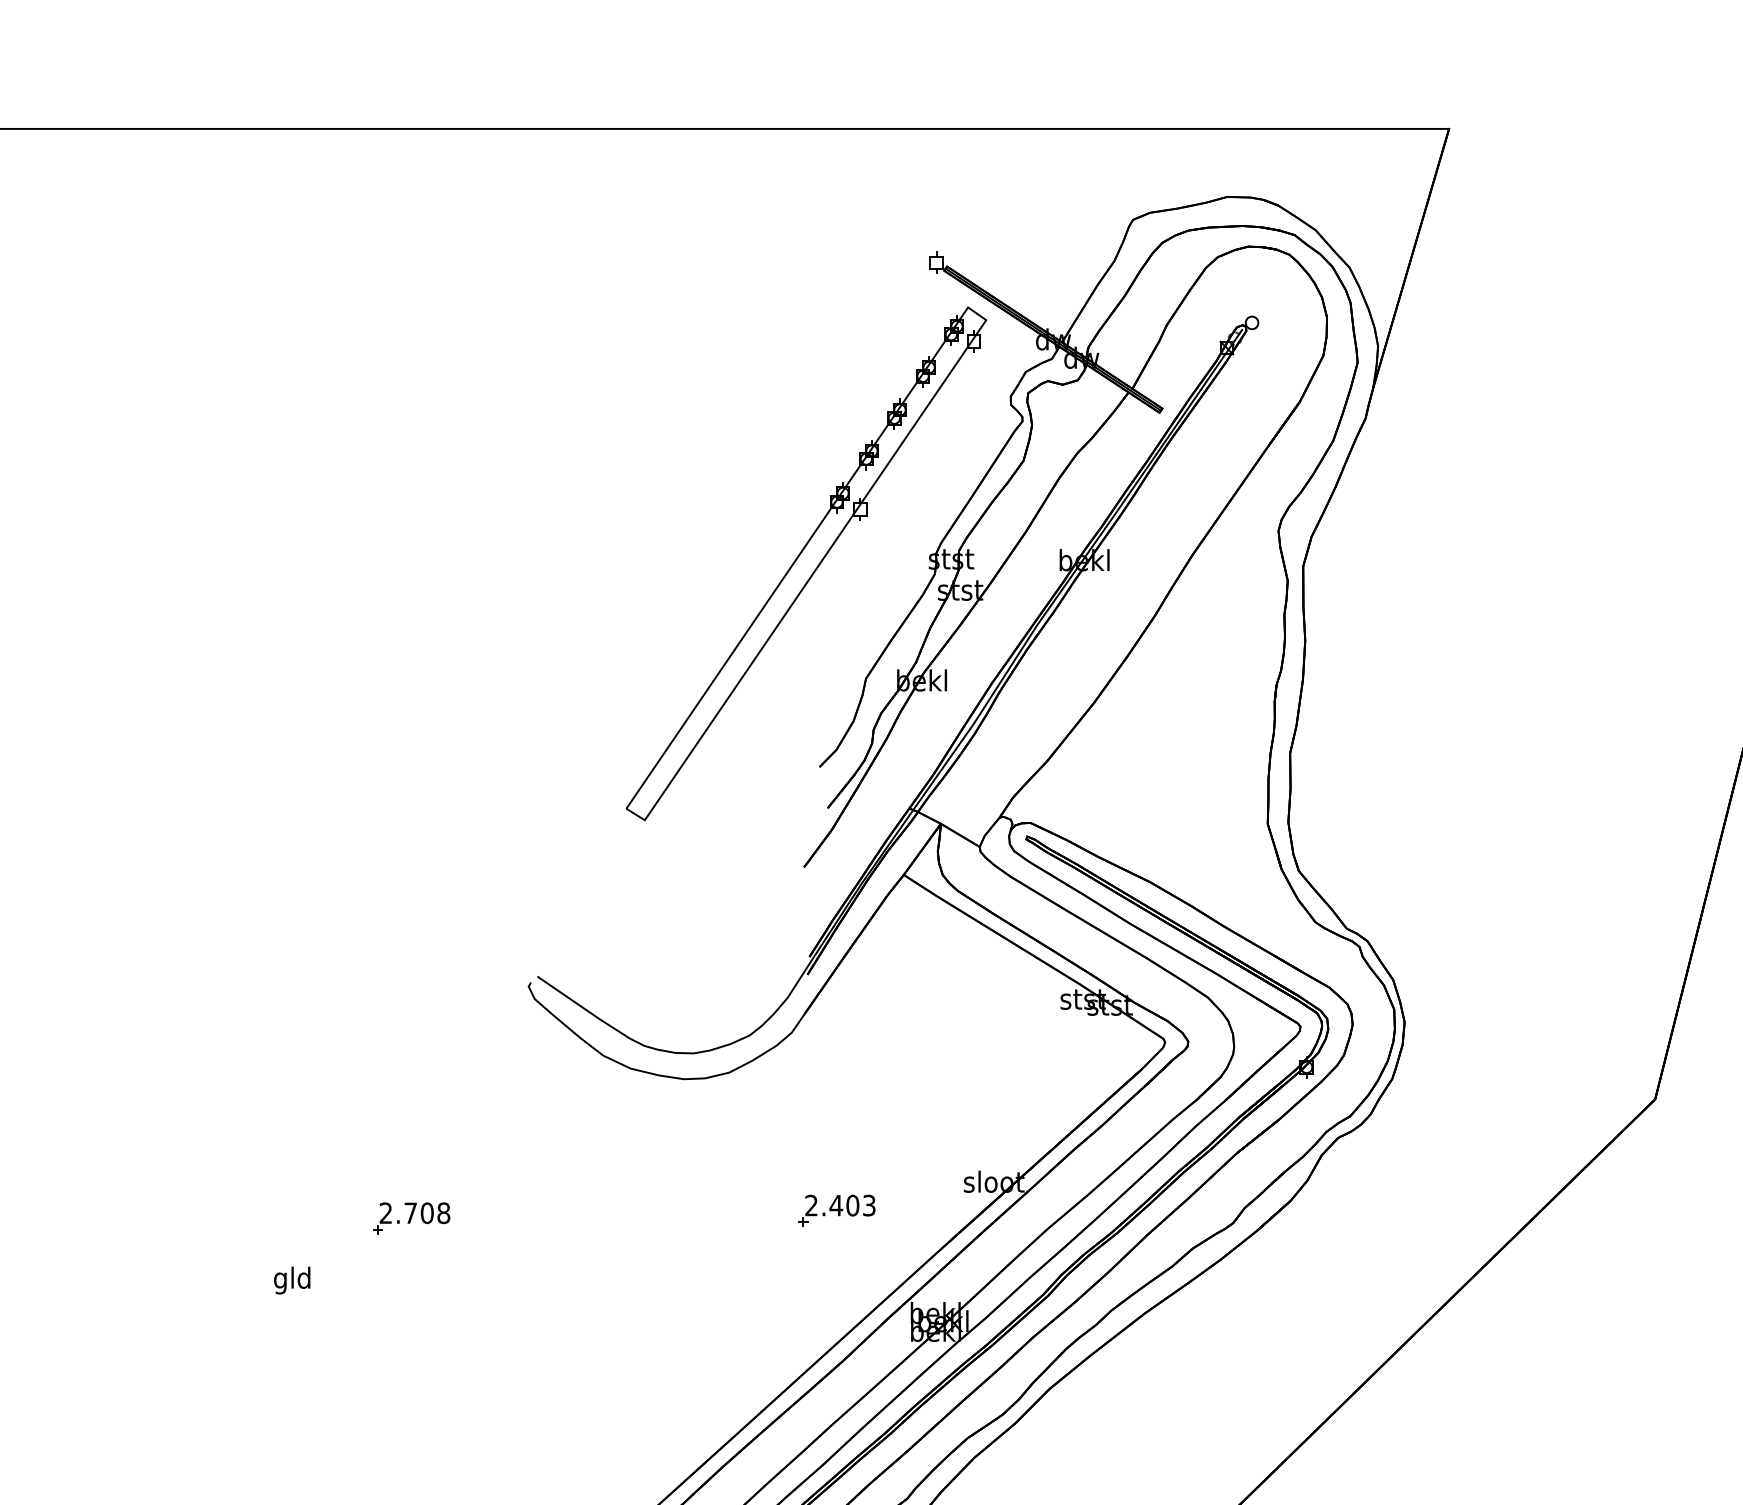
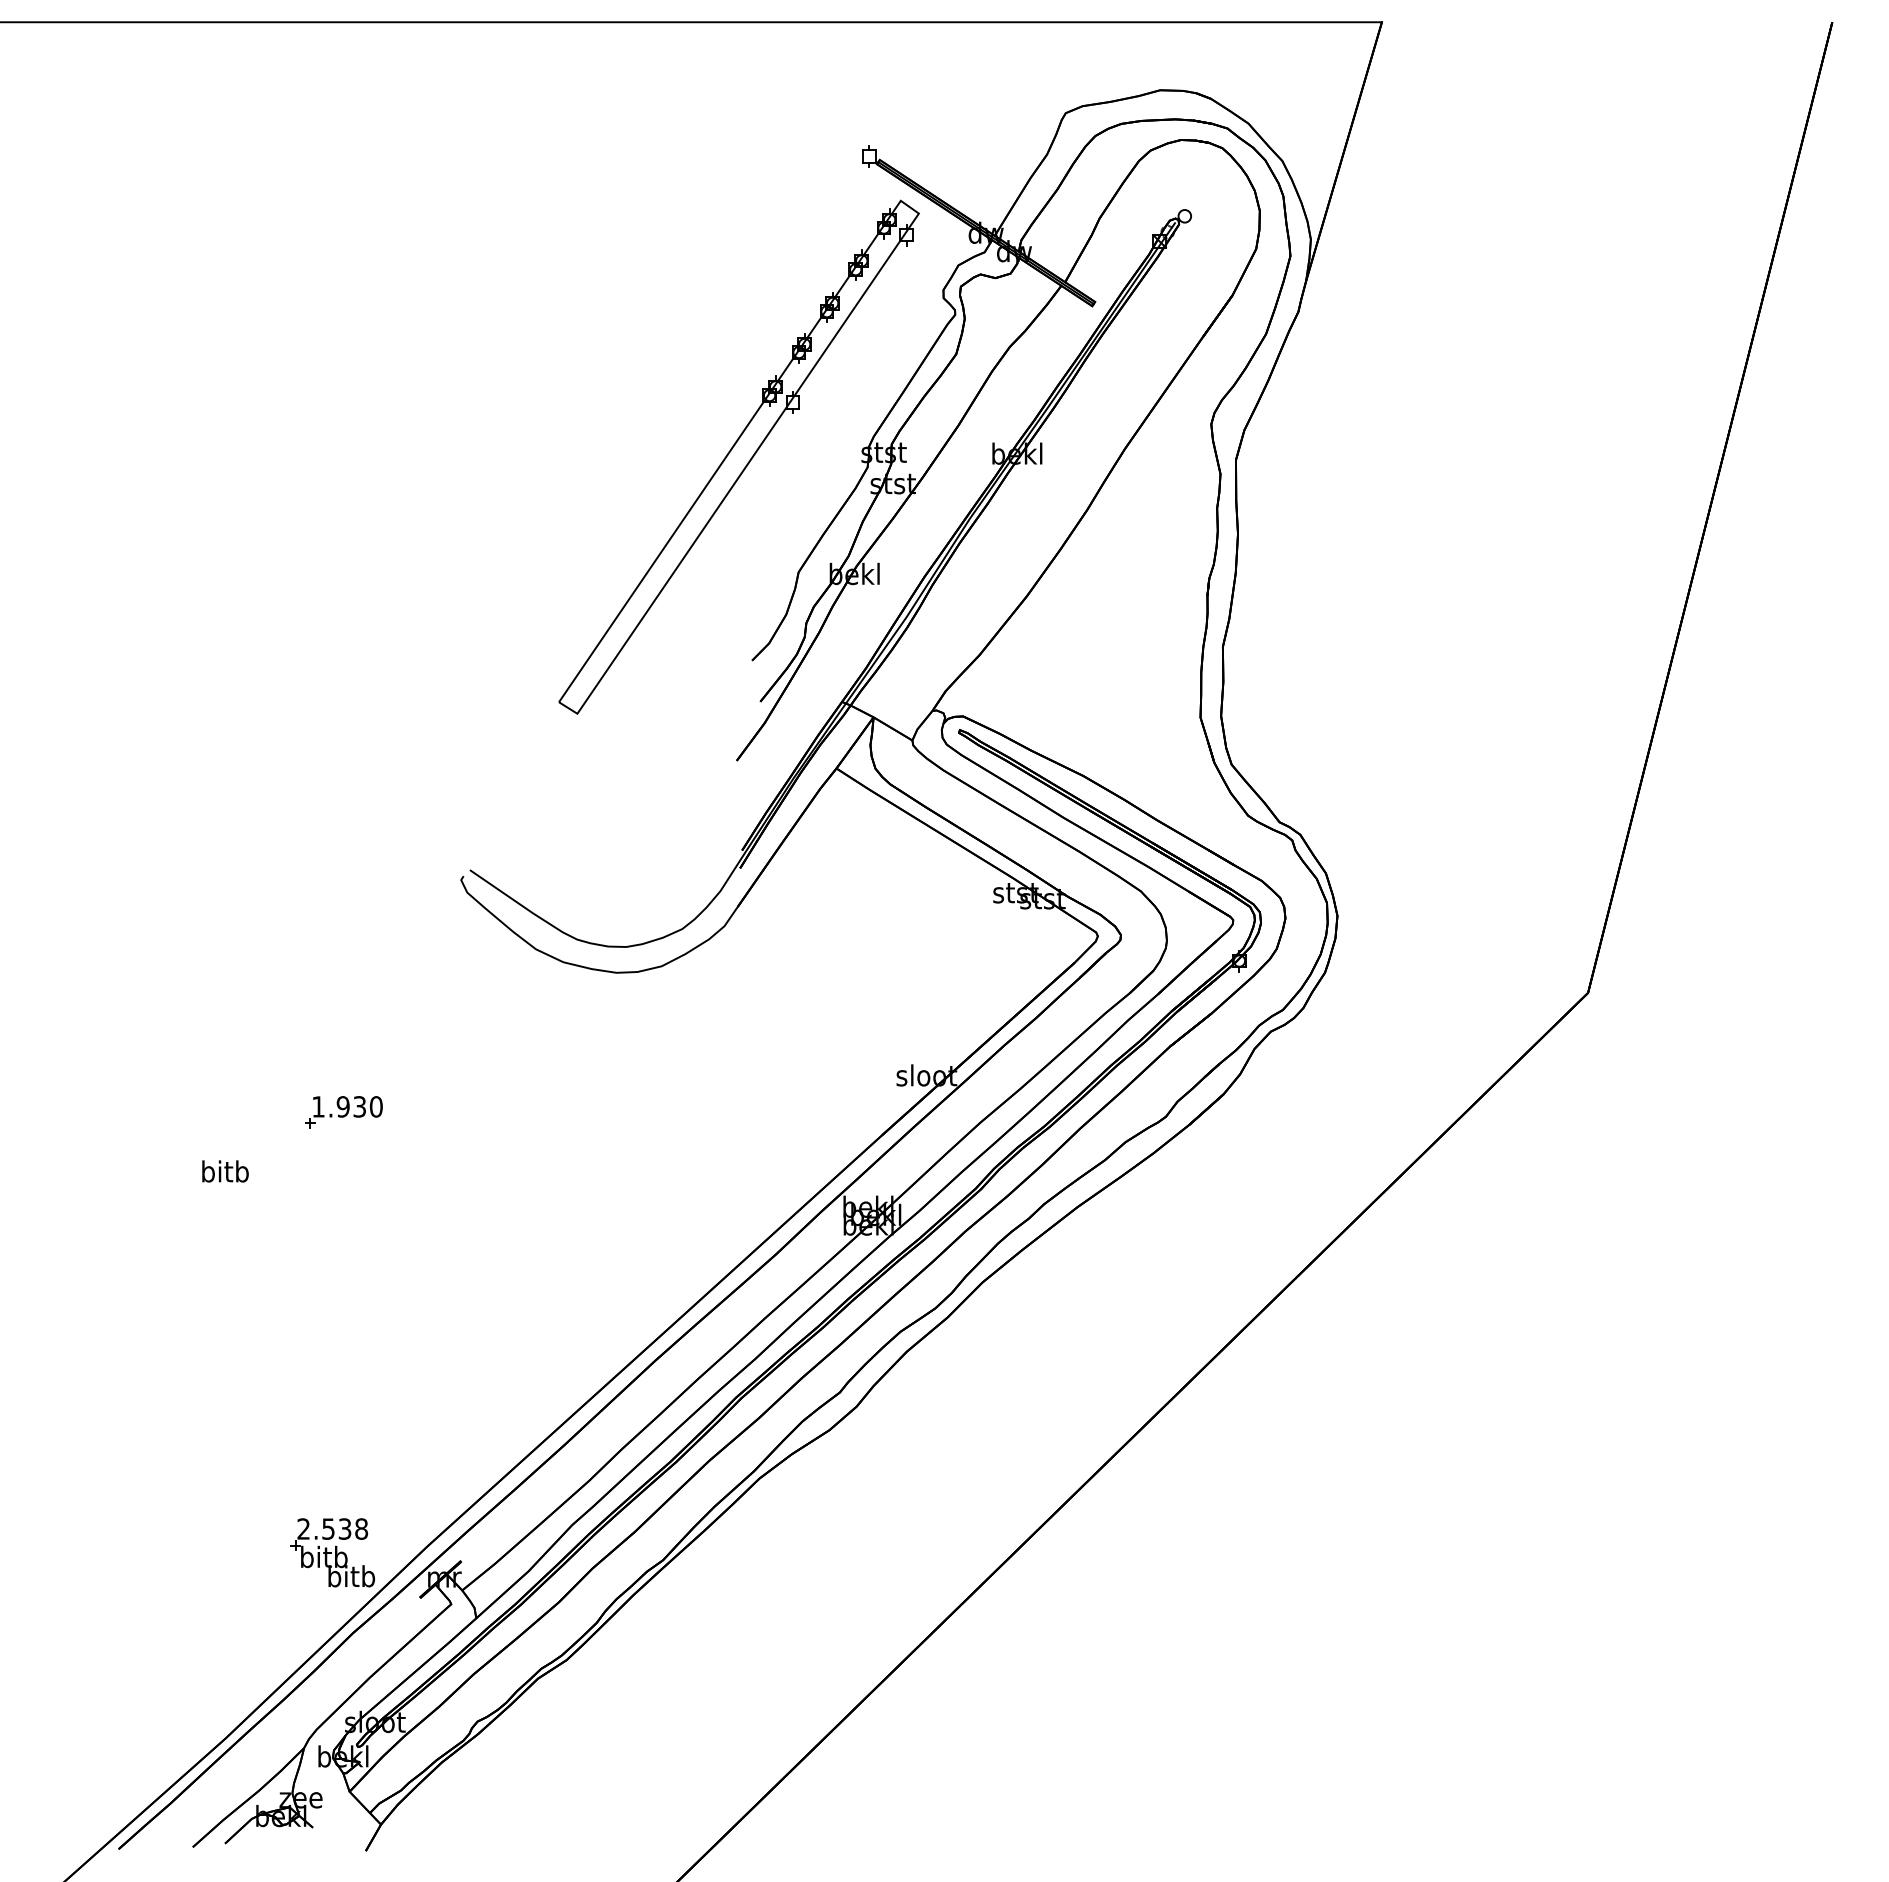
part: (836, 1210) -> (769, 1104), removed
text: (414, 1212) -> (347, 1106), 2.708 -> 1.930
text: (293, 1280) -> (225, 1174), gld -> bitb

